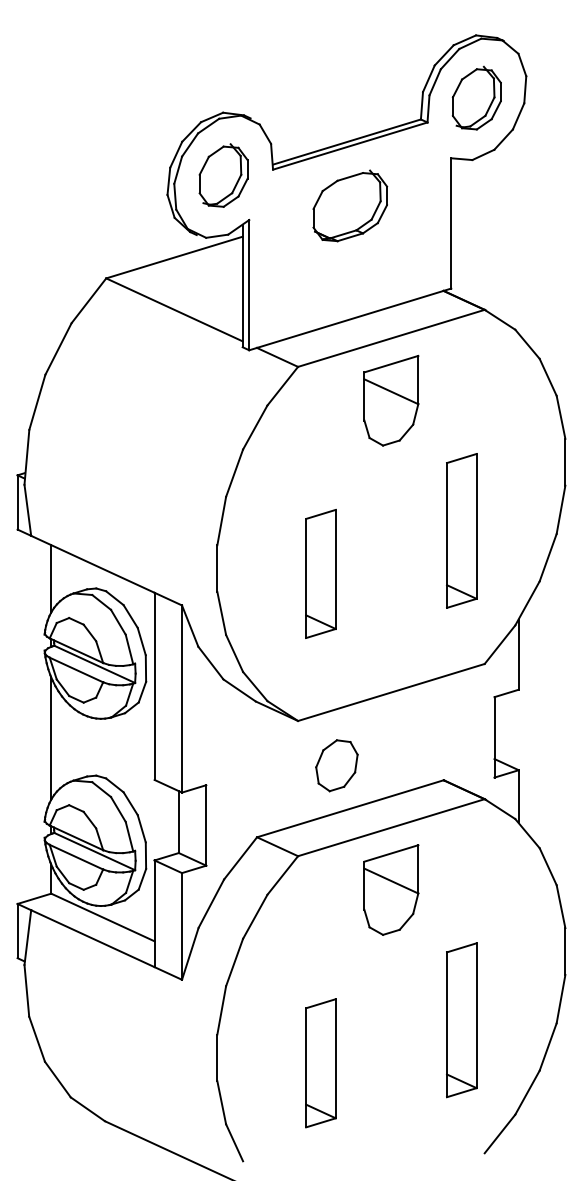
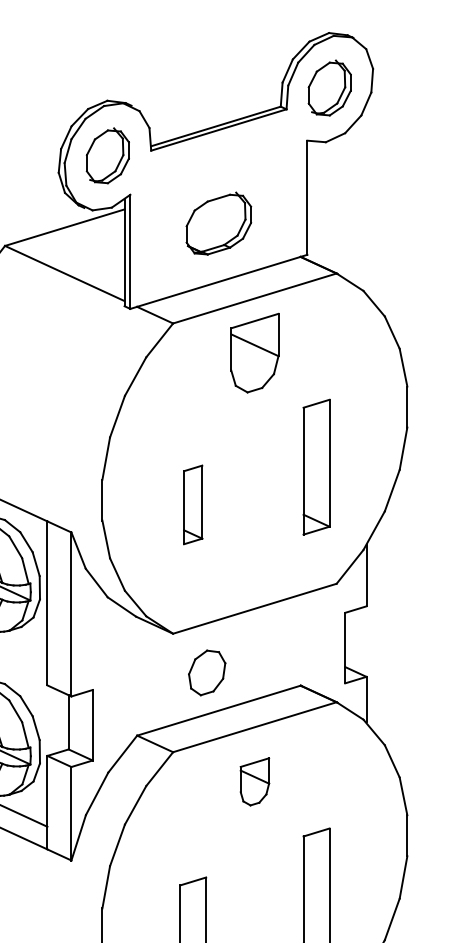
part: (350, 205) -> (219, 223), moved
part: (320, 573) -> (192, 504), size x0.7
part: (391, 889) -> (254, 781), size x0.6

